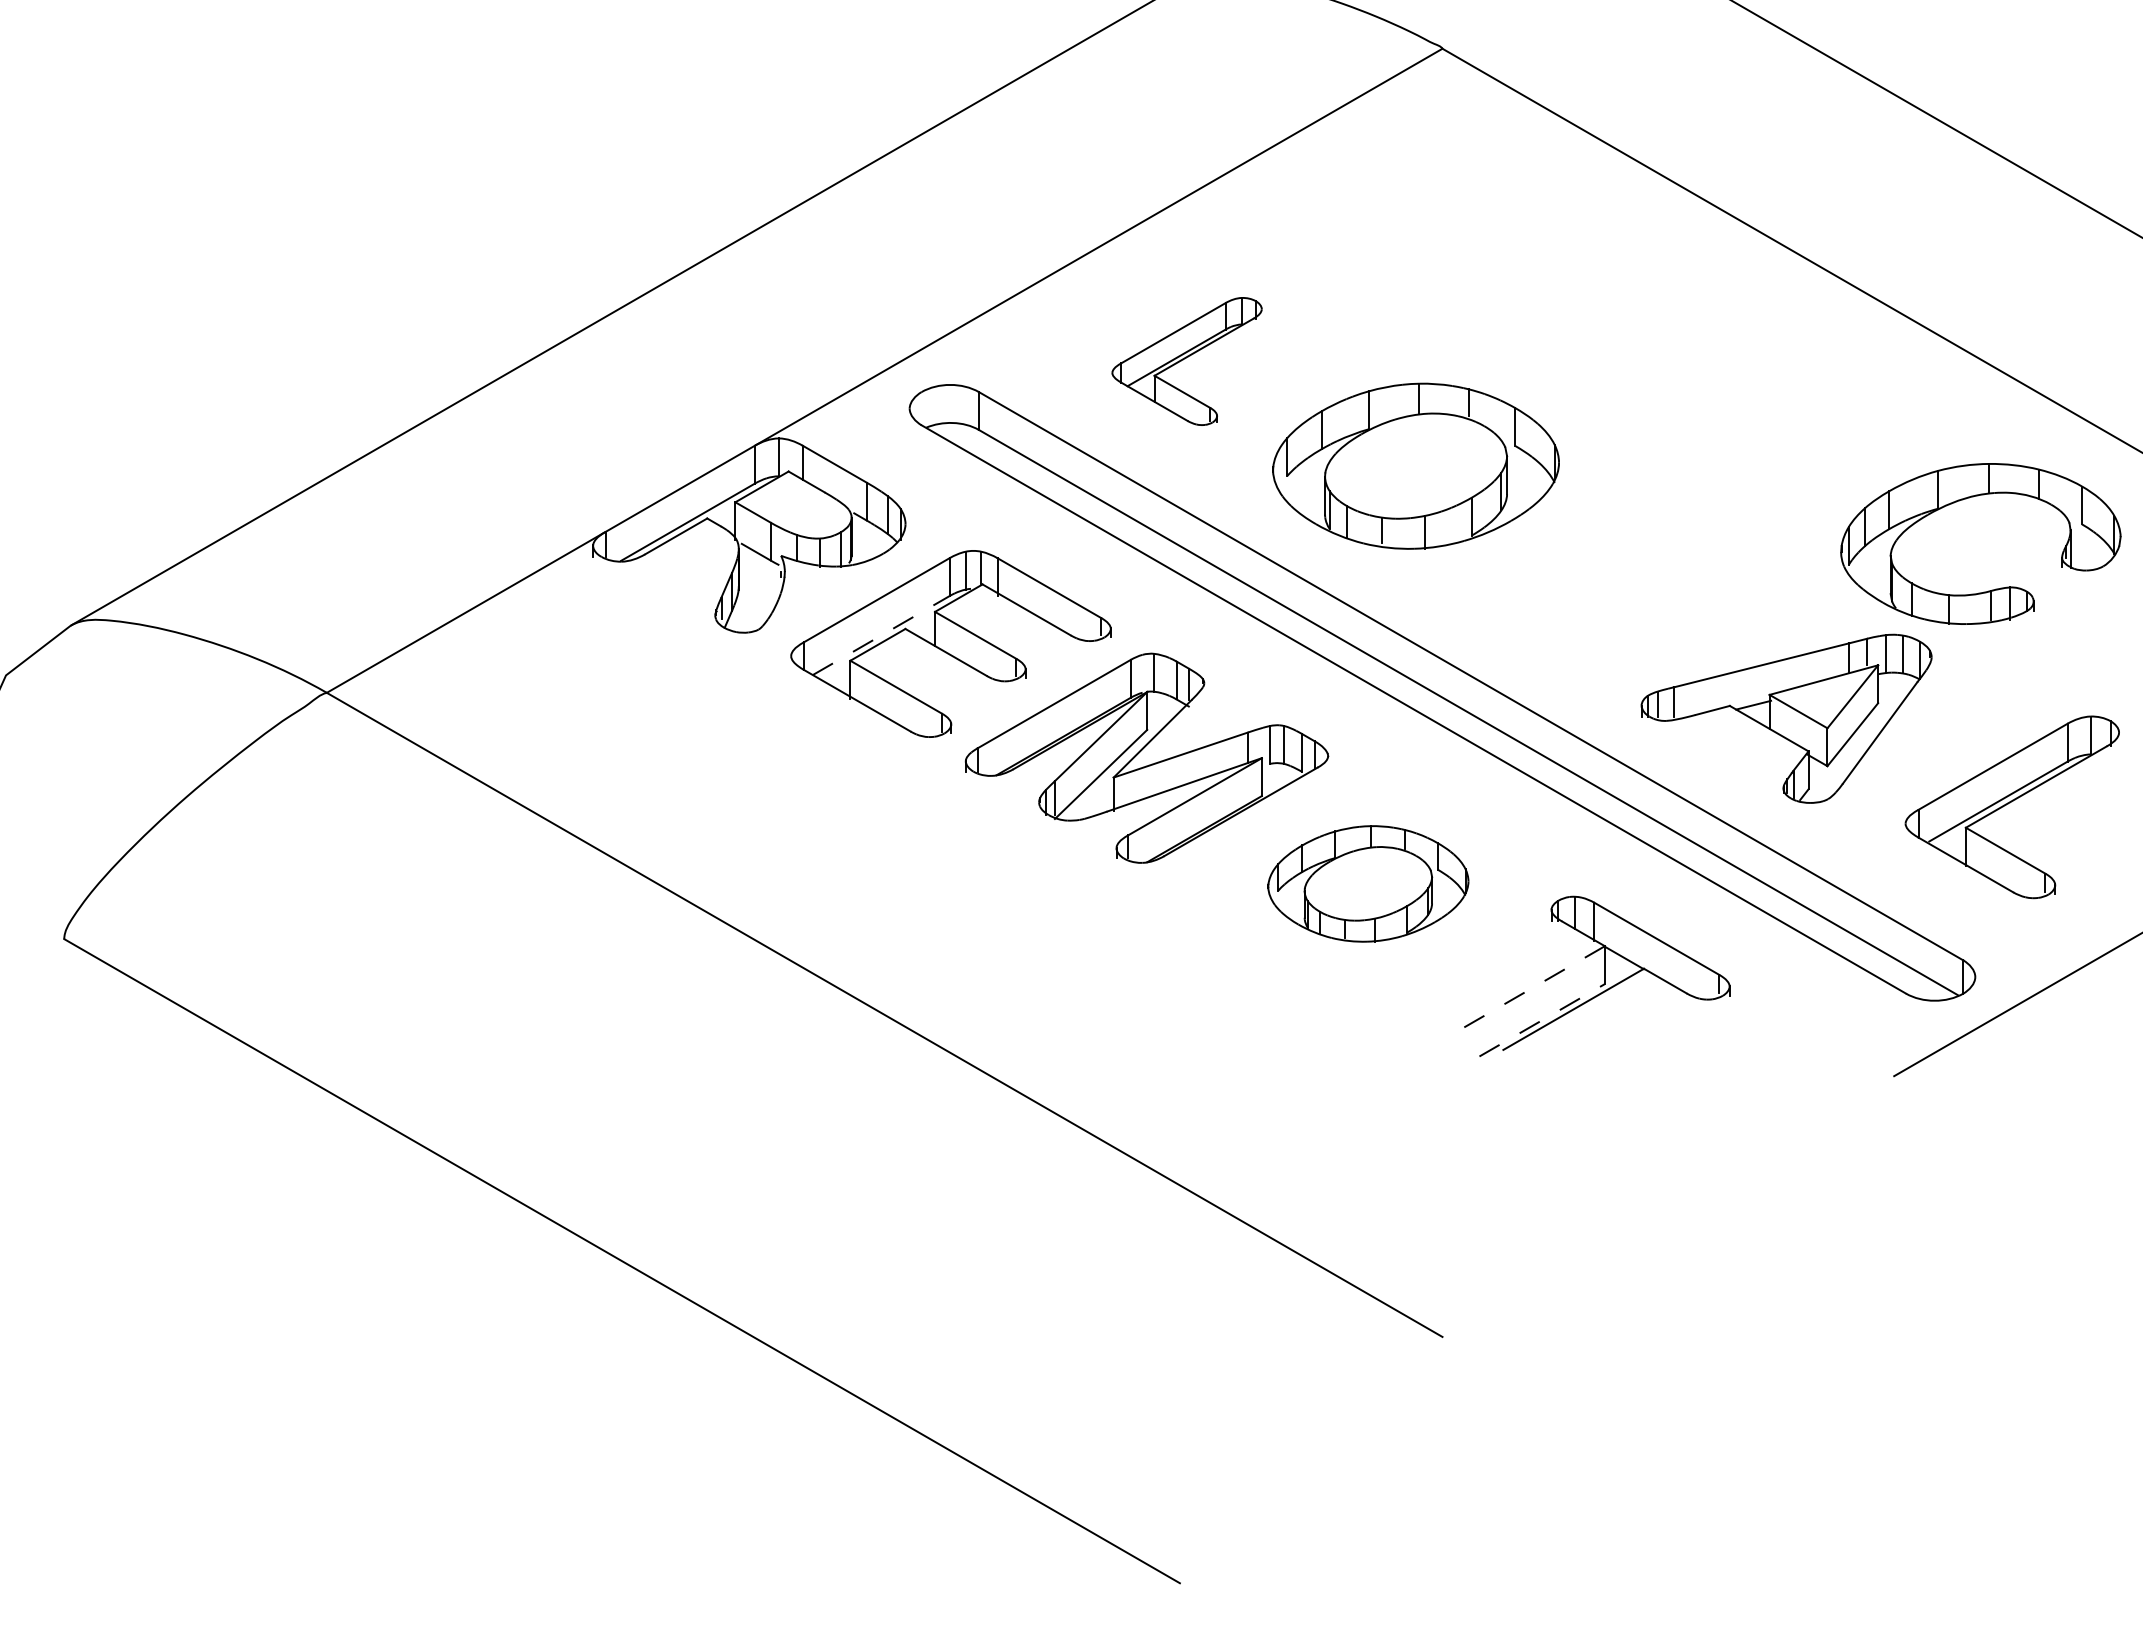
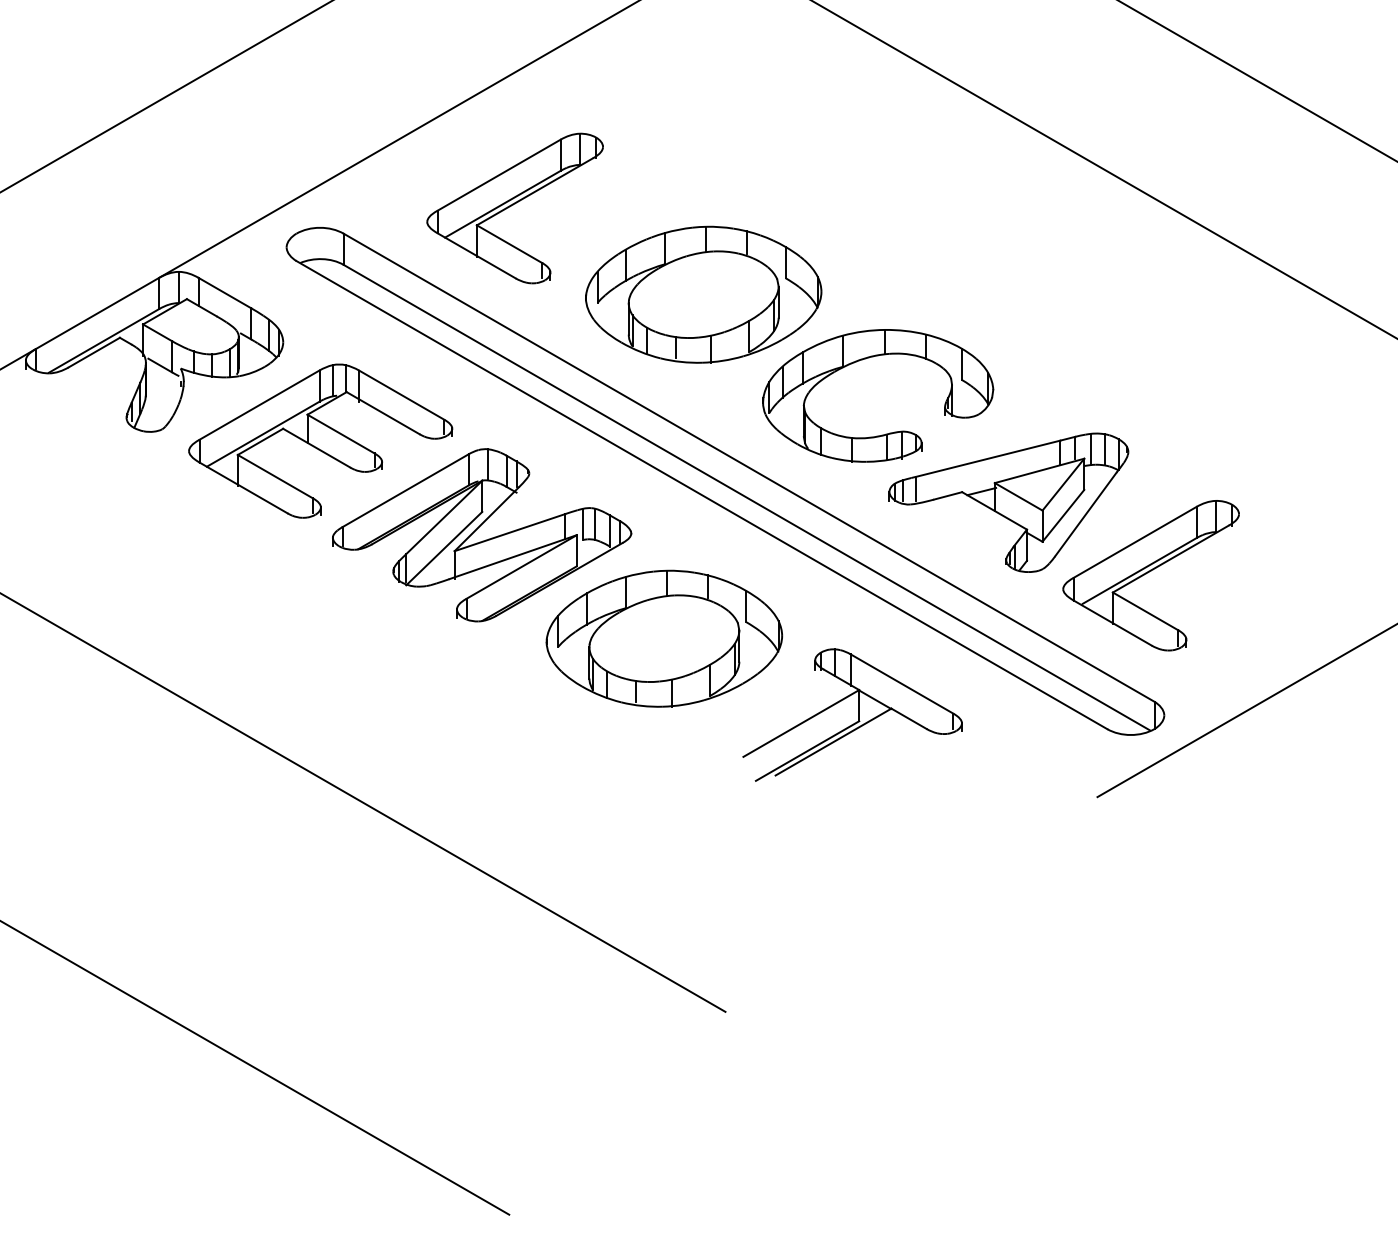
part: (1186, 361) -> (514, 208), size x1.43
part: (1966, 499) -> (866, 359), moved
line: (881, 635) -> (263, 434), dashed -> solid
part: (2011, 807) -> (1150, 575), moved
part: (1368, 883) -> (664, 638), size x1.43
line: (1535, 986) -> (802, 723), dashed -> solid
line: (1542, 1020) -> (807, 751), dashed -> solid

